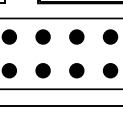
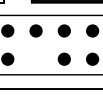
part: (42, 69) -> (35, 58), removed

